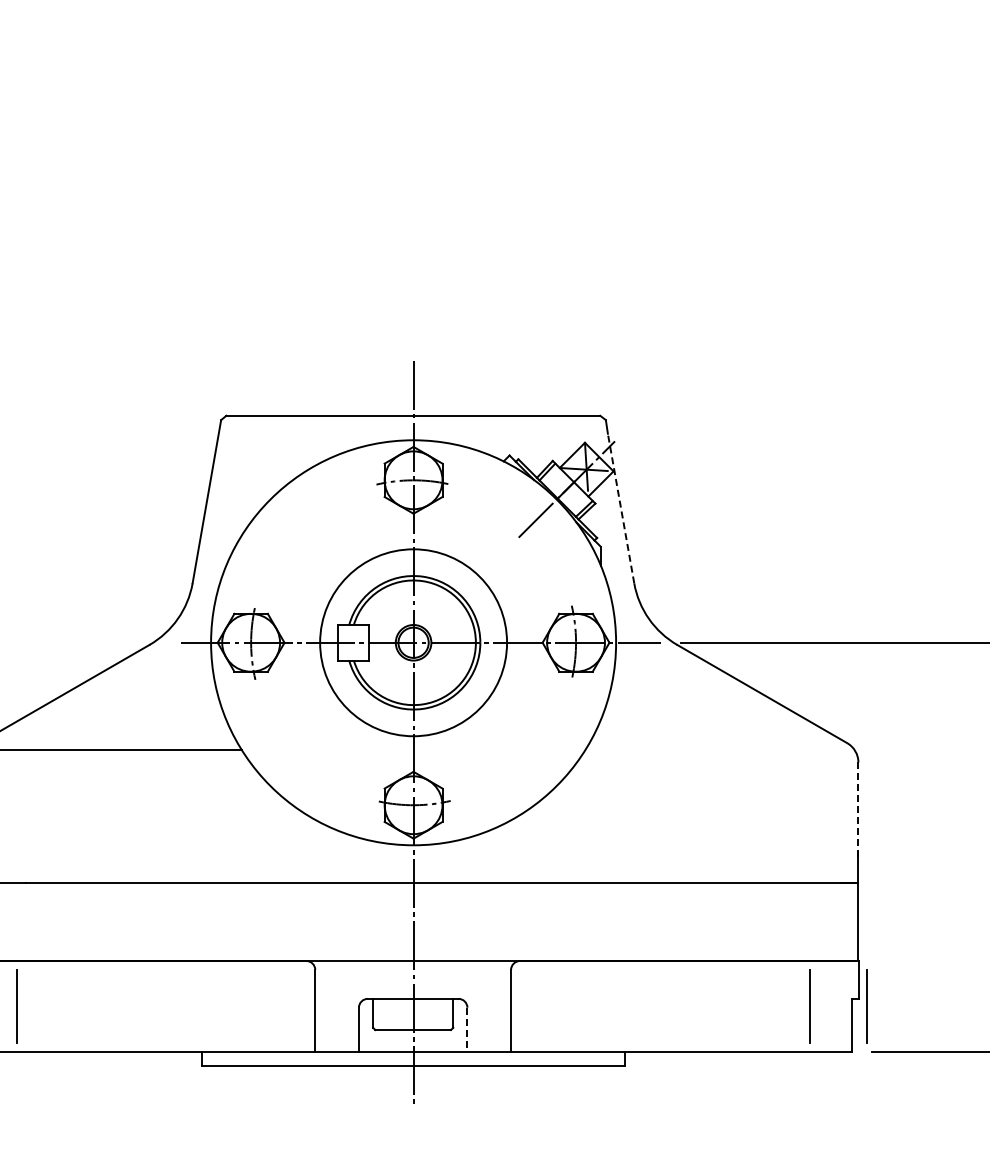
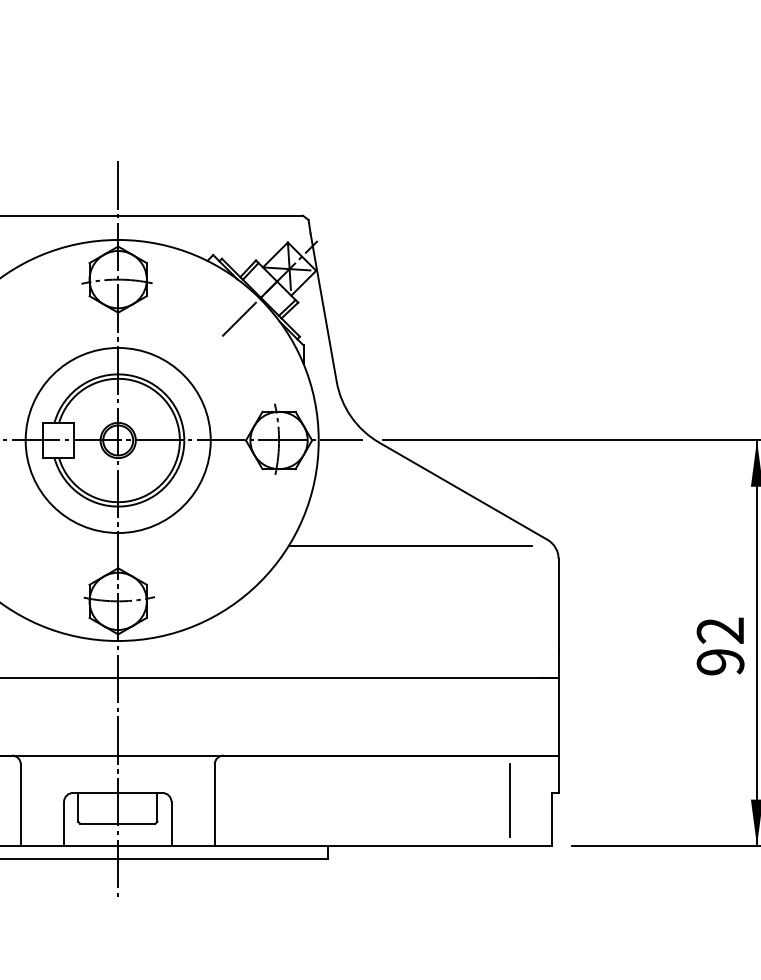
line: (621, 508) -> (324, 307), dashed -> solid
line: (708, 749) -> (410, 546), added
line: (858, 810) -> (558, 606), dashed -> solid
line: (866, 1006) -> (566, 800), removed
line: (467, 1030) -> (171, 824), dashed -> solid

